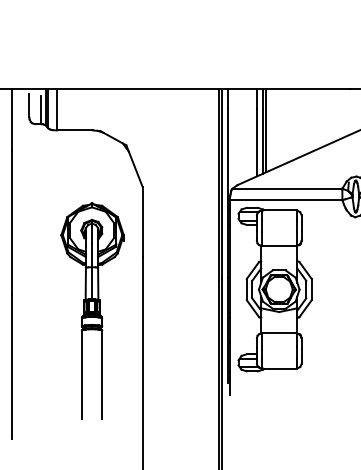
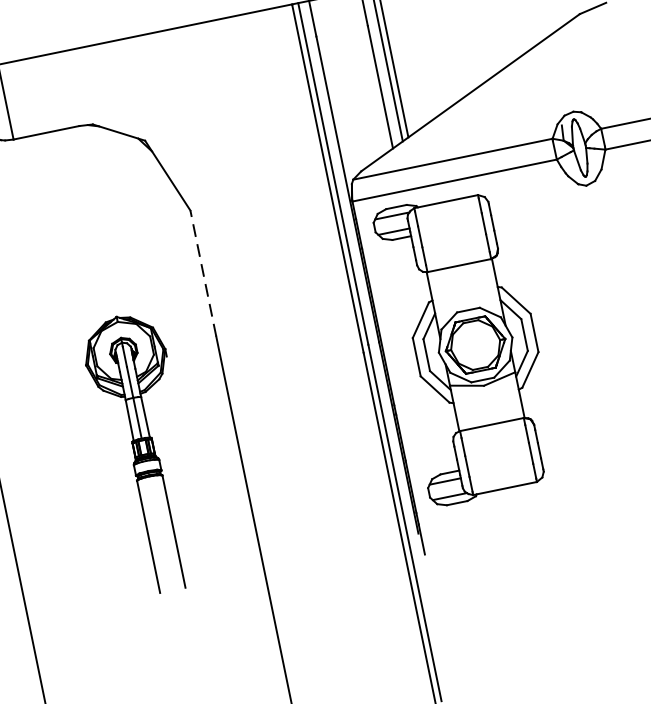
line: (142, 222) -> (202, 274), solid -> dashed
part: (92, 310) -> (145, 452), size x0.7

